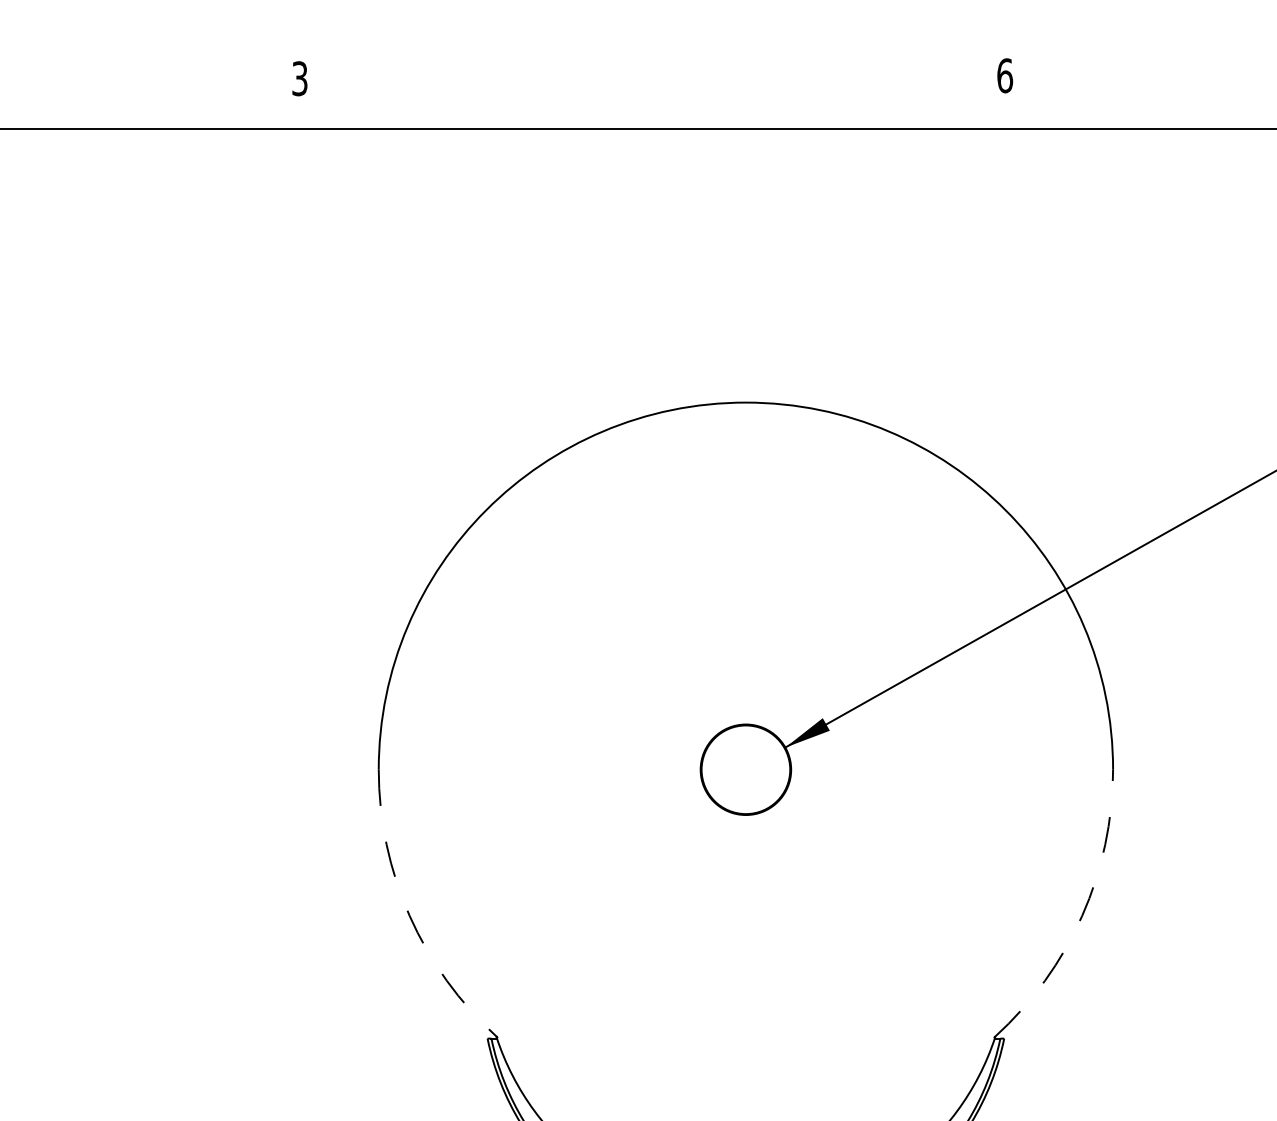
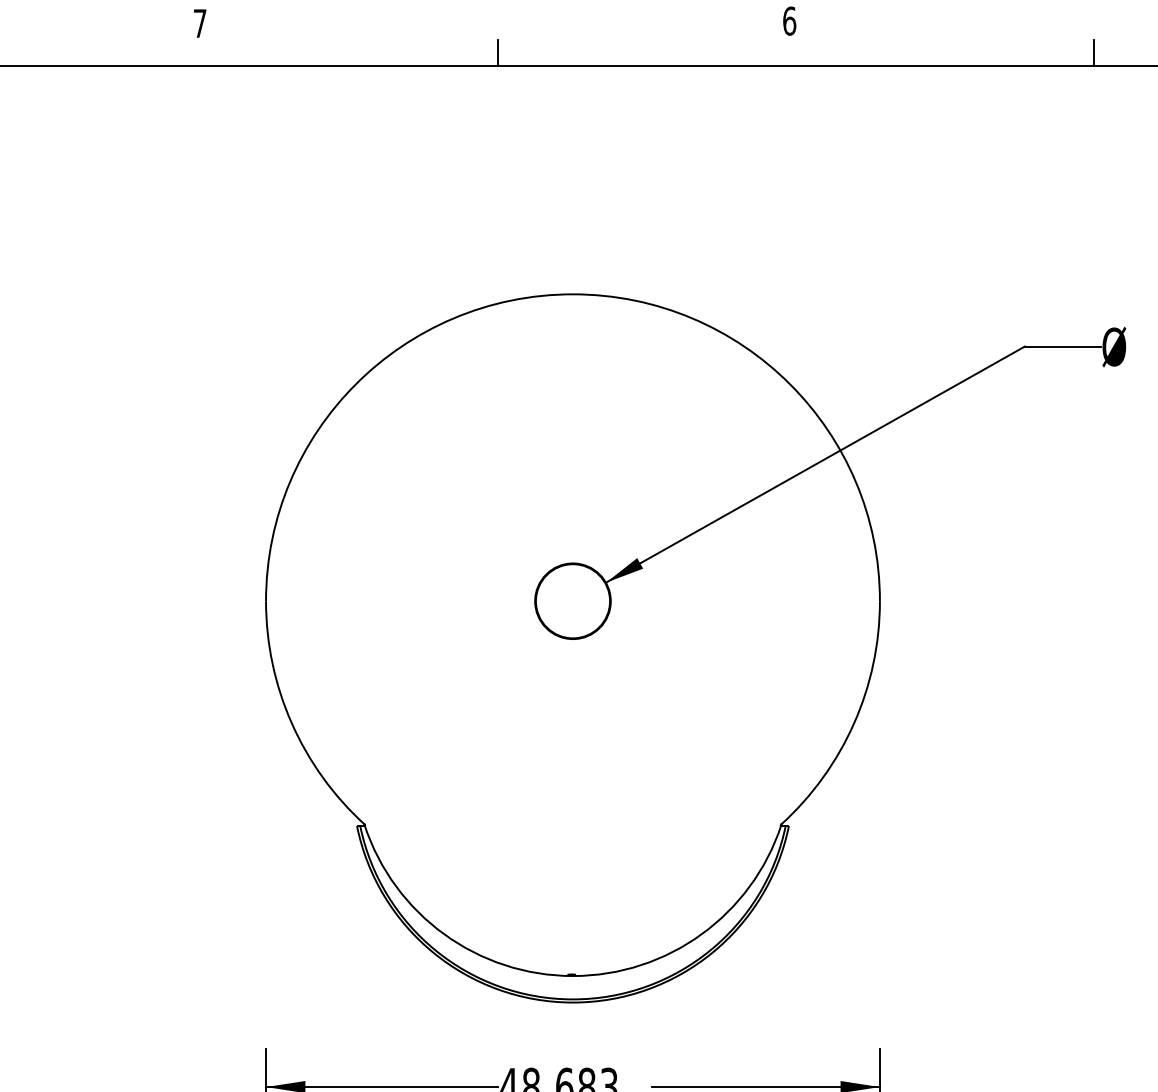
text: (299, 78) -> (199, 23), 3 -> 7
line: (656, 113) -> (498, 52), added
arc: (409, 915) -> (291, 723), dashed -> solid
arc: (1082, 915) -> (854, 723), dashed -> solid

